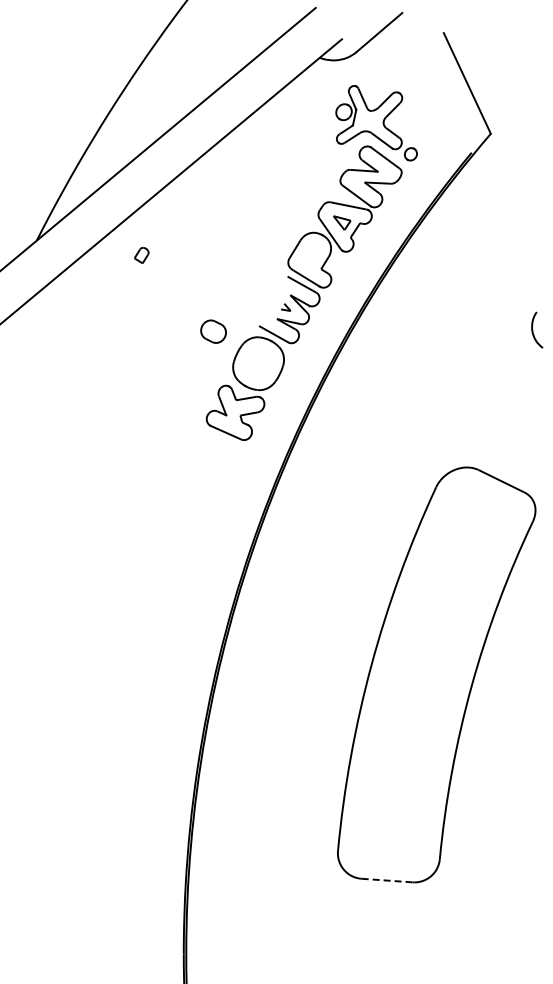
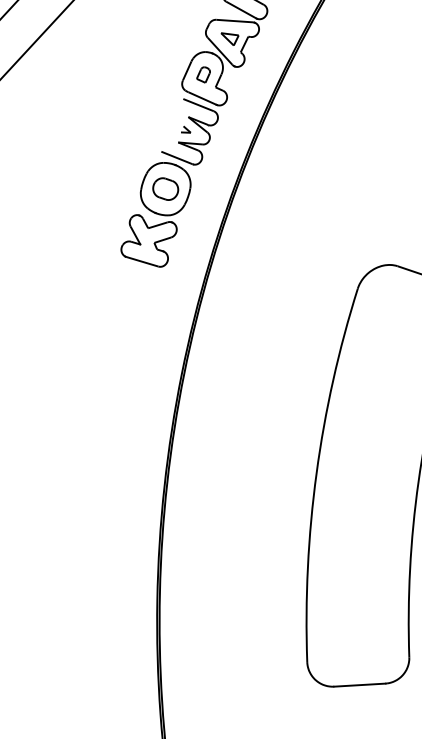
part: (141, 255) -> (203, 75), moved
part: (213, 331) -> (165, 188), moved
line: (387, 880) -> (360, 685), dashed -> solid

